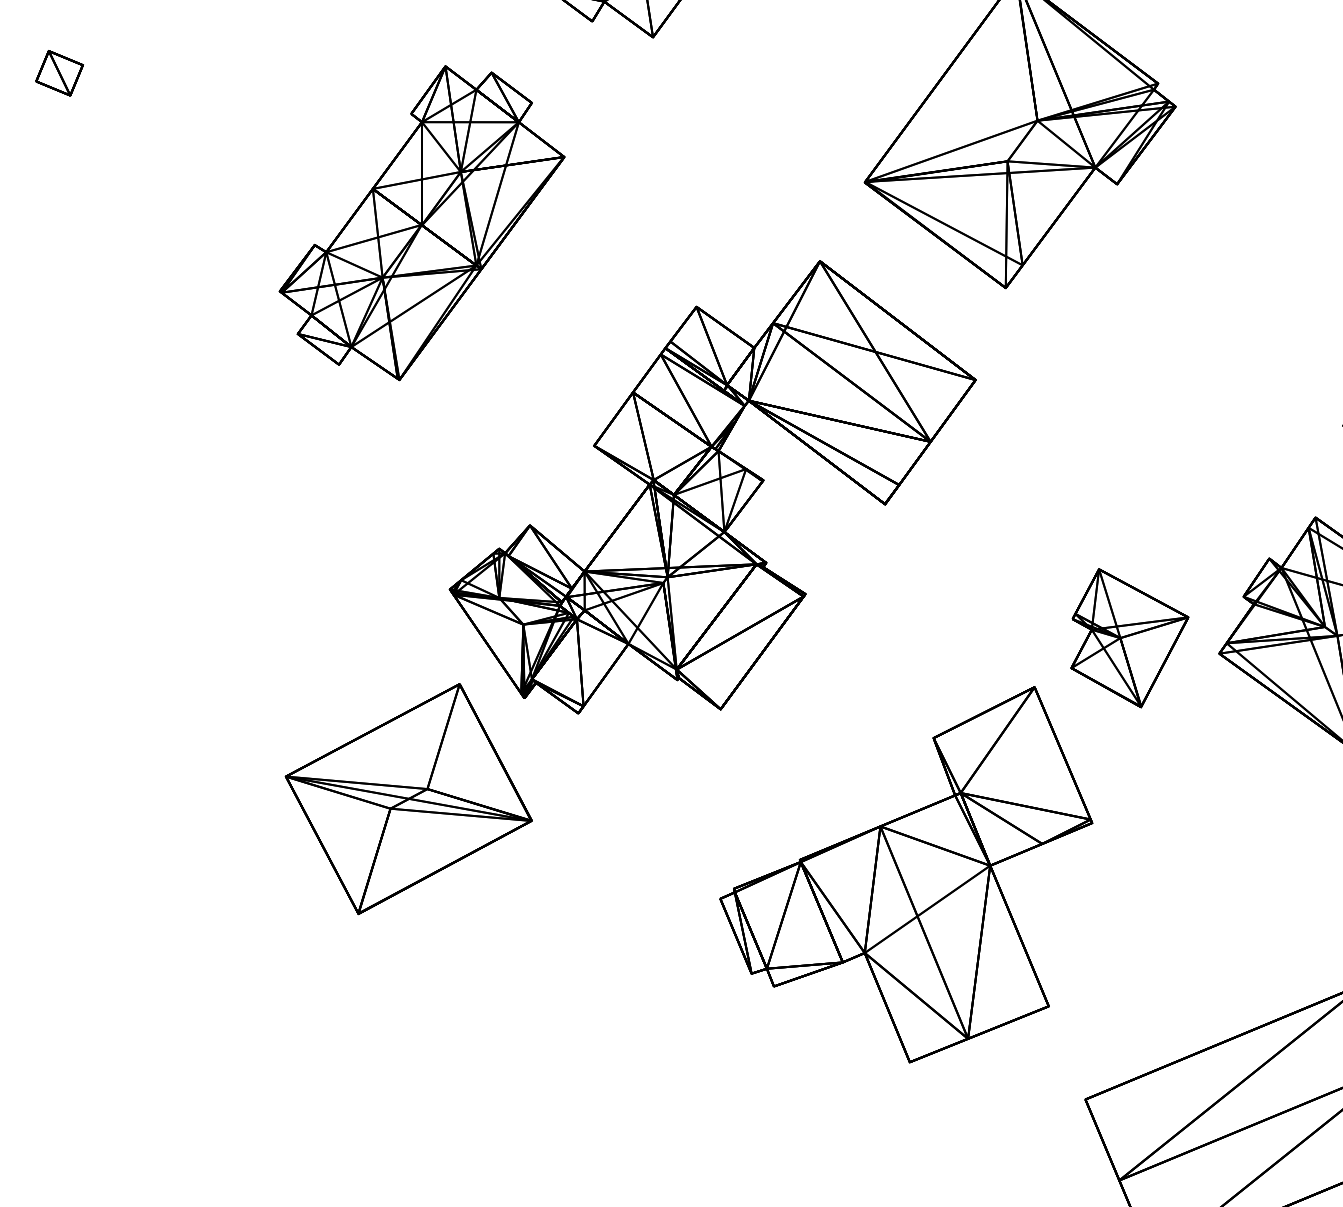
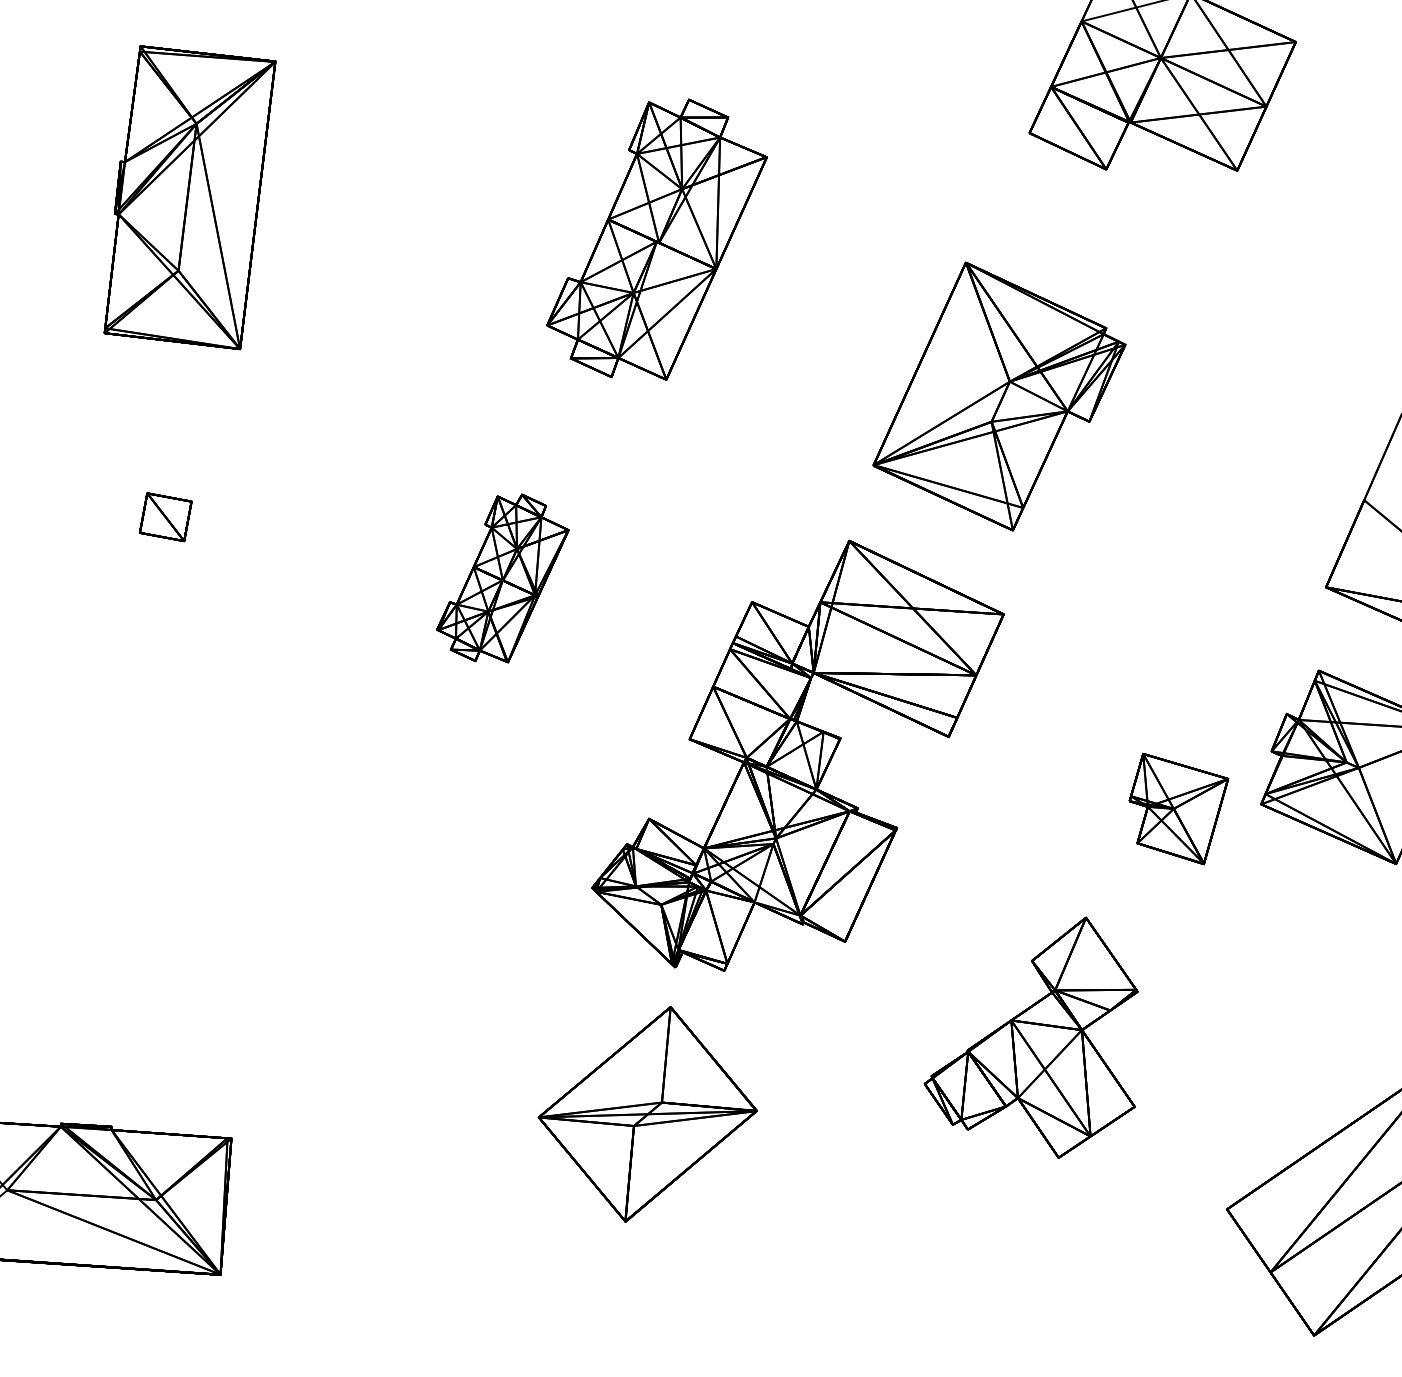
part: (59, 73) -> (165, 517), size x1.4
part: (422, 221) -> (502, 578), size x0.6
part: (408, 798) -> (647, 1114), moved
part: (906, 860) -> (1031, 1037), size x0.7

